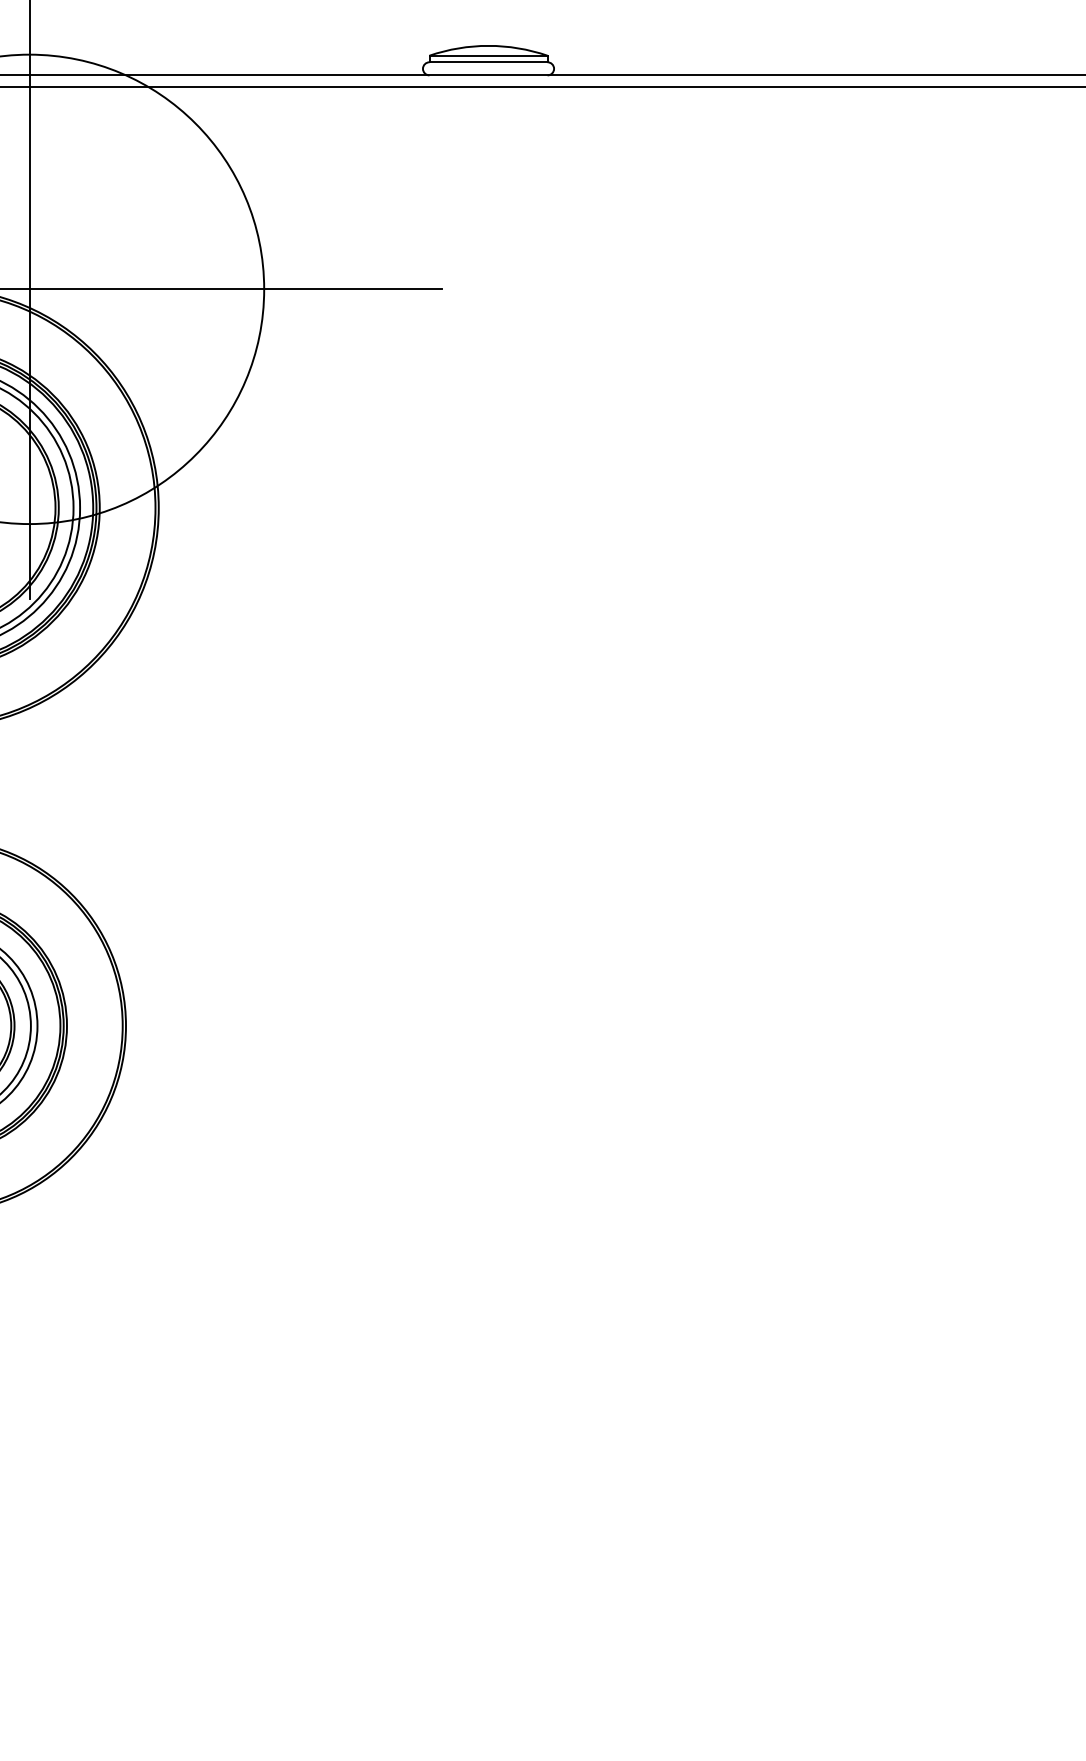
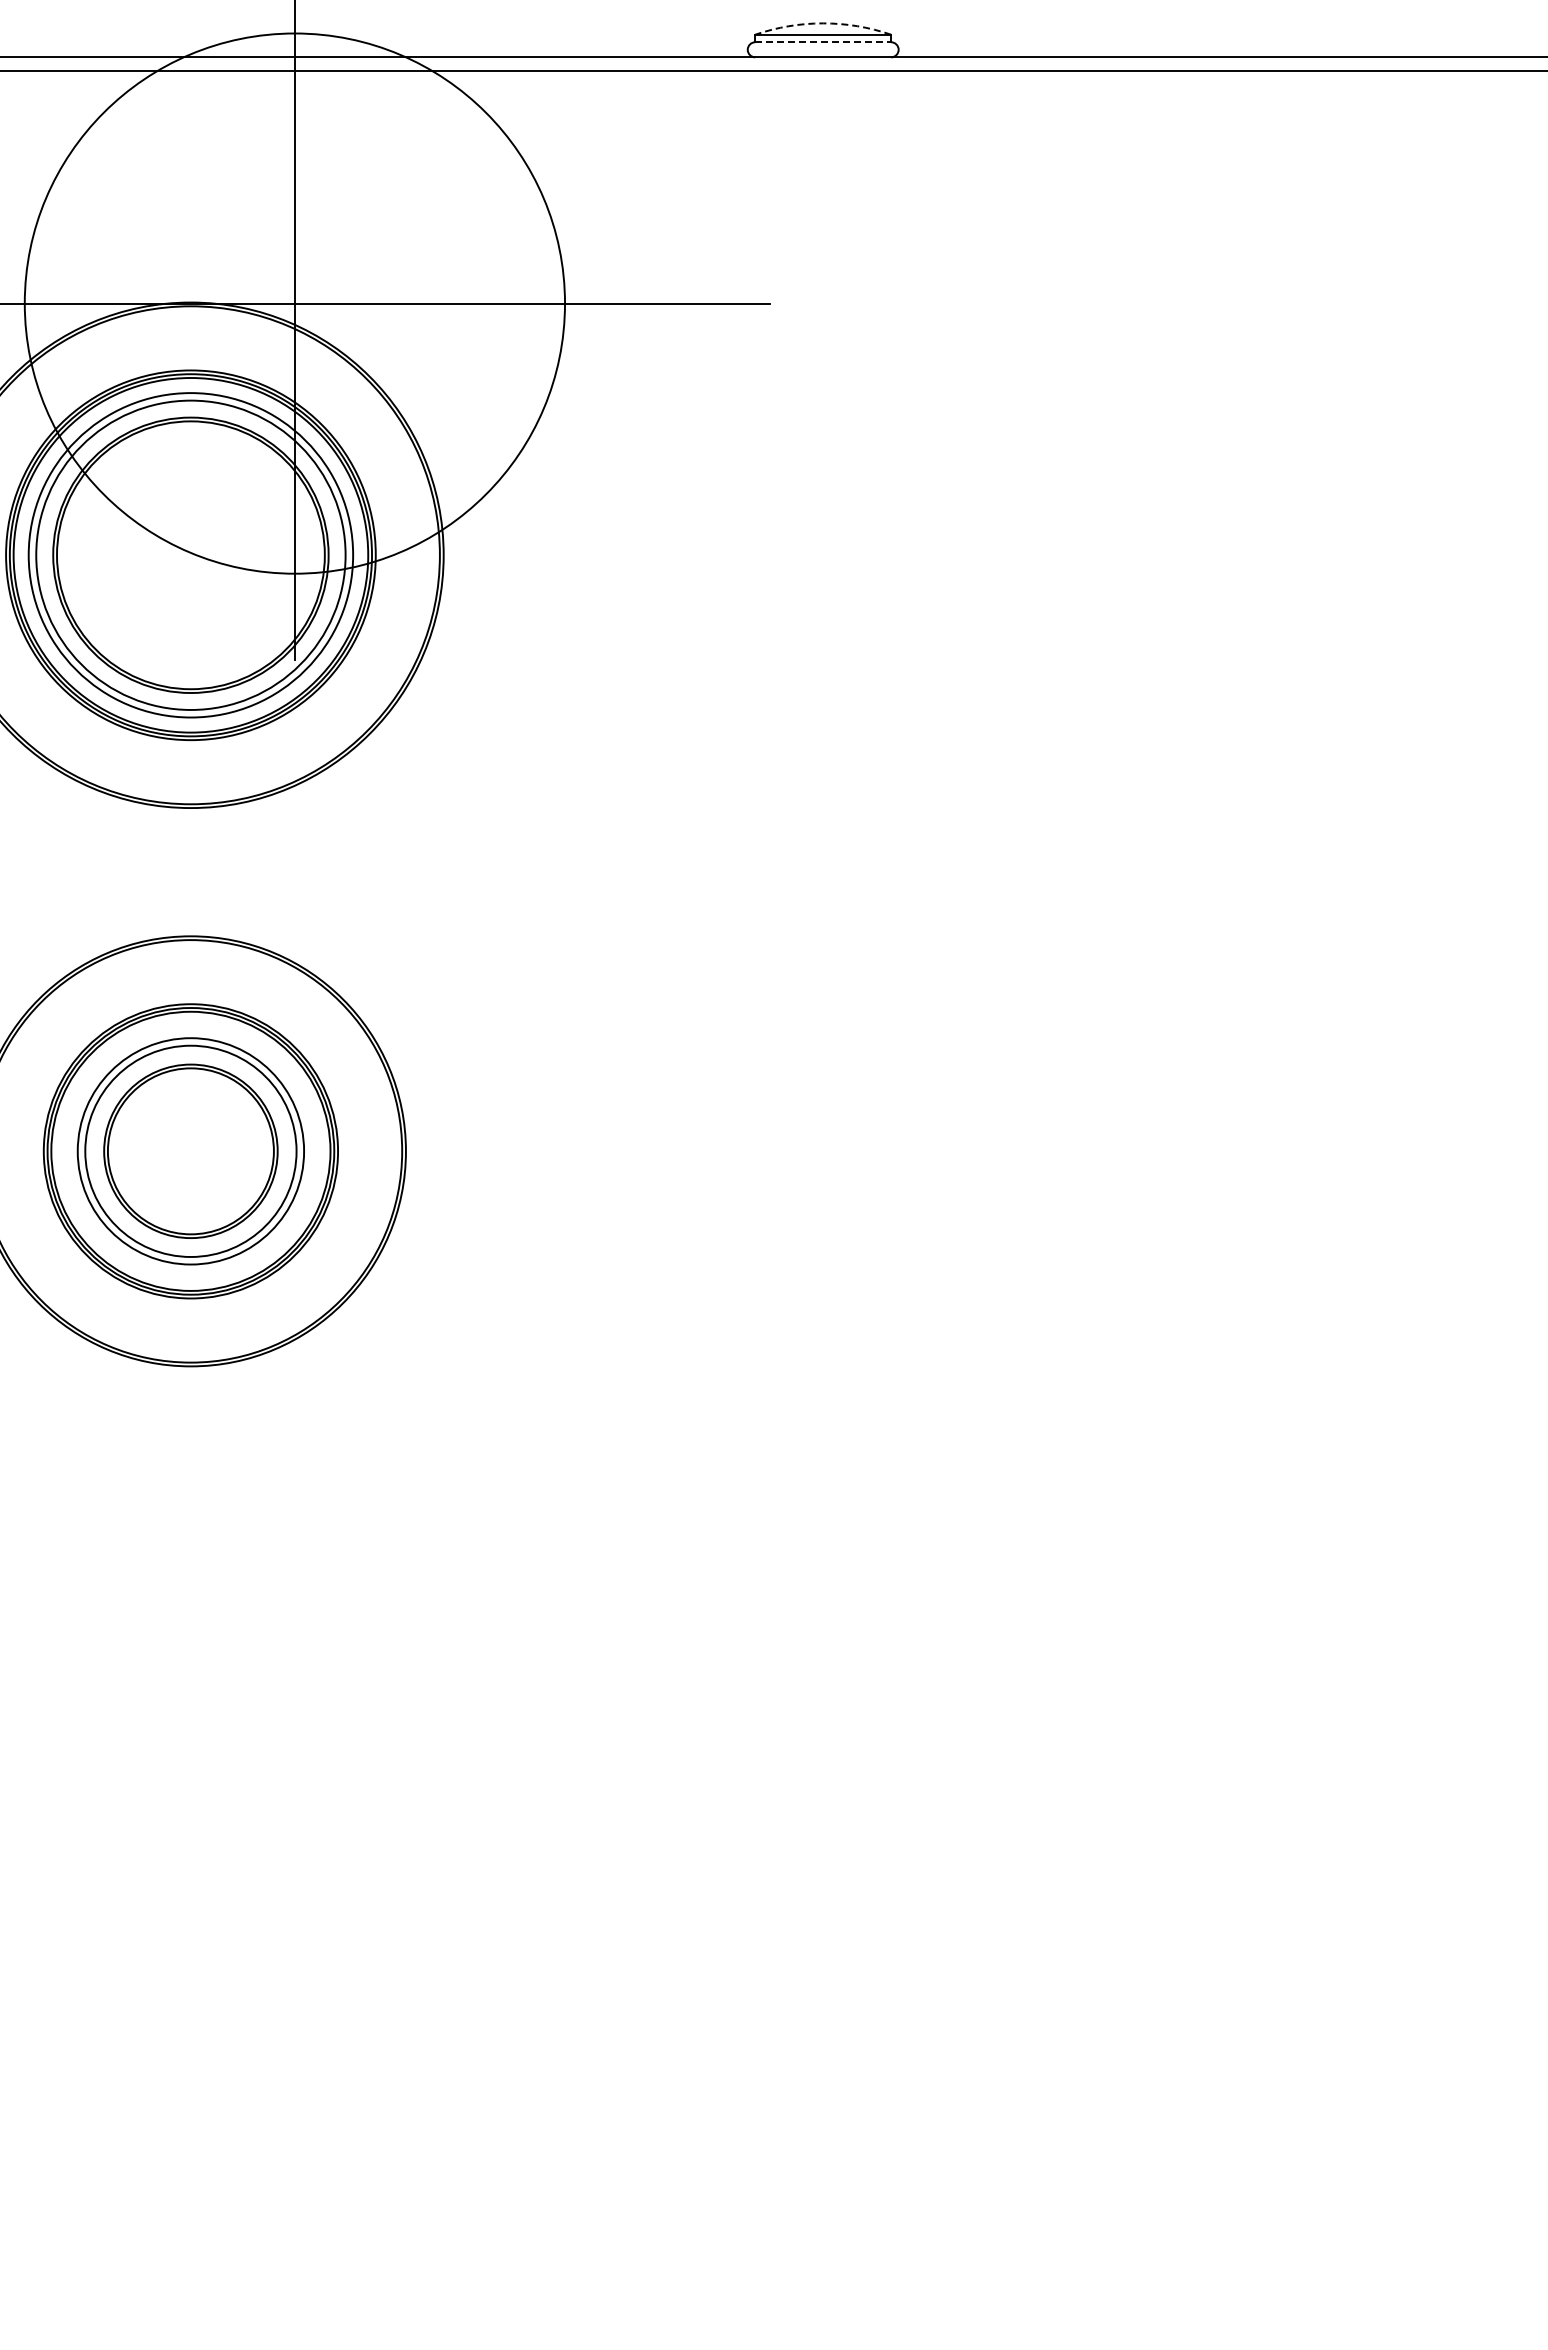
arc: (488, 45) -> (823, 23), solid -> dashed
line: (488, 62) -> (823, 42), solid -> dashed

